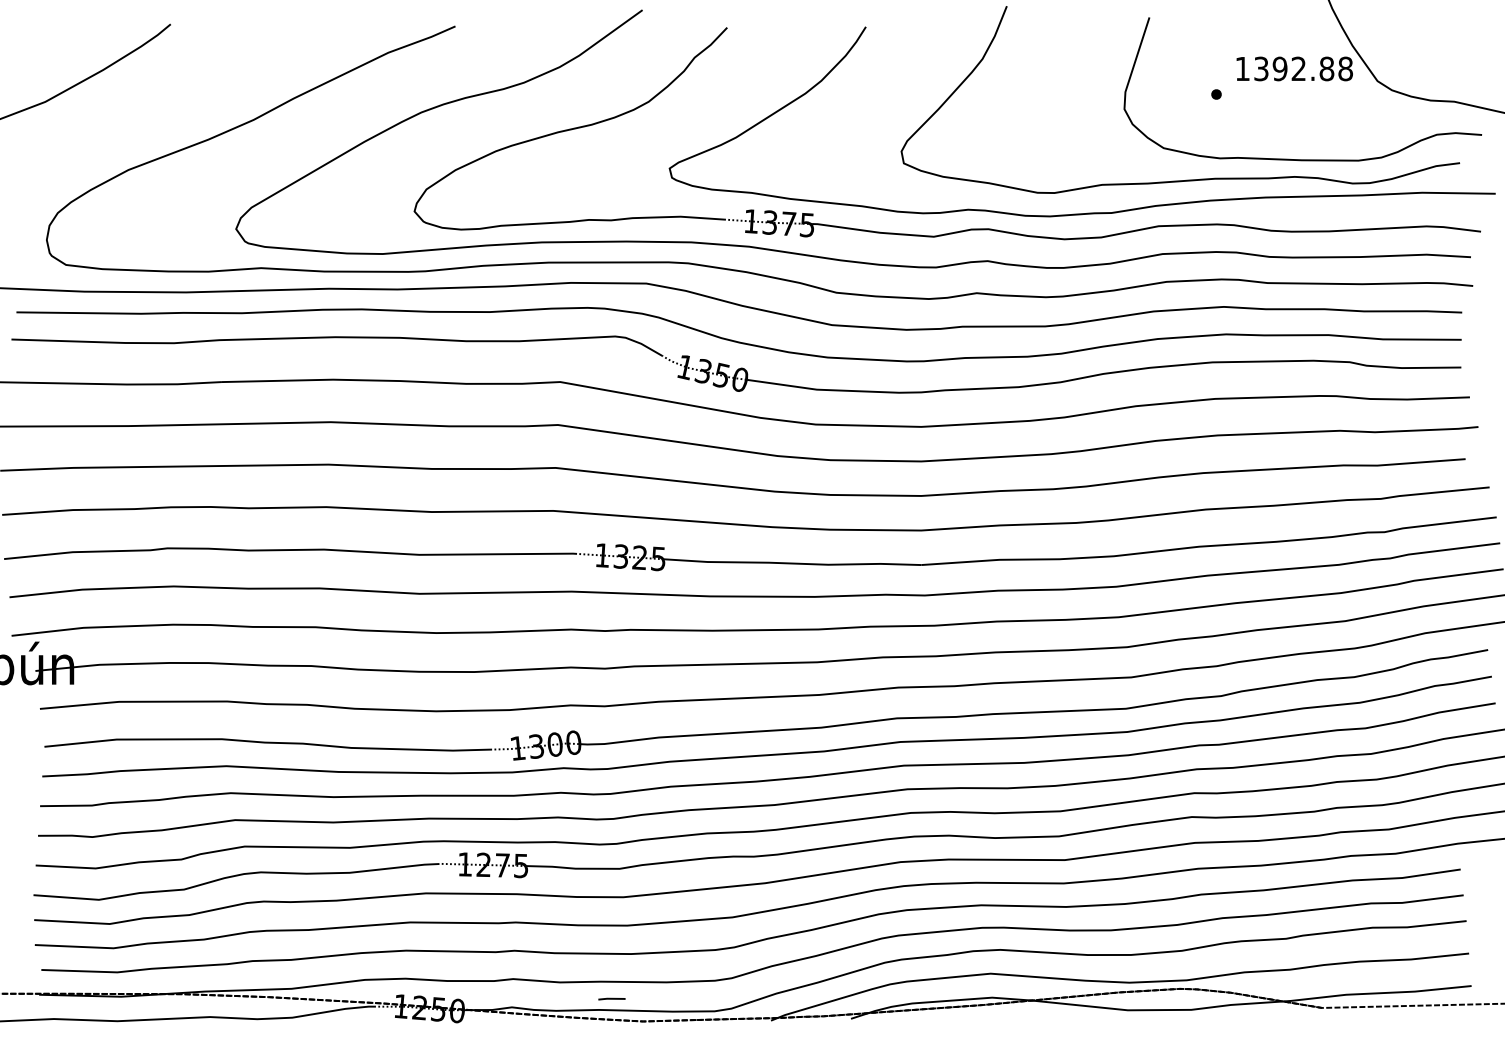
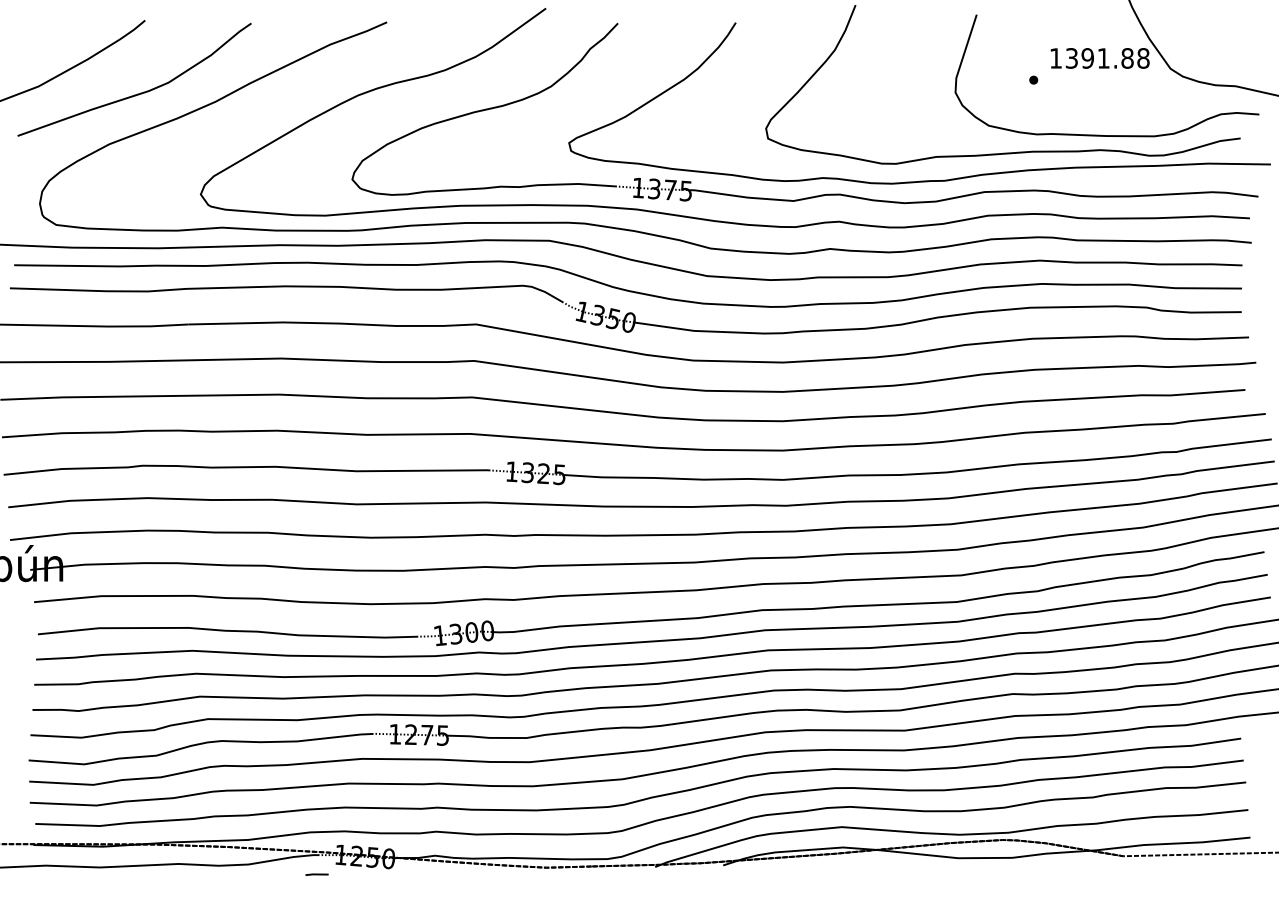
text: (1298, 69) -> (1103, 58), 1392.88 -> 1391.88
curve: (165, 109) -> (140, 92), added
line: (611, 998) -> (316, 874), moved

